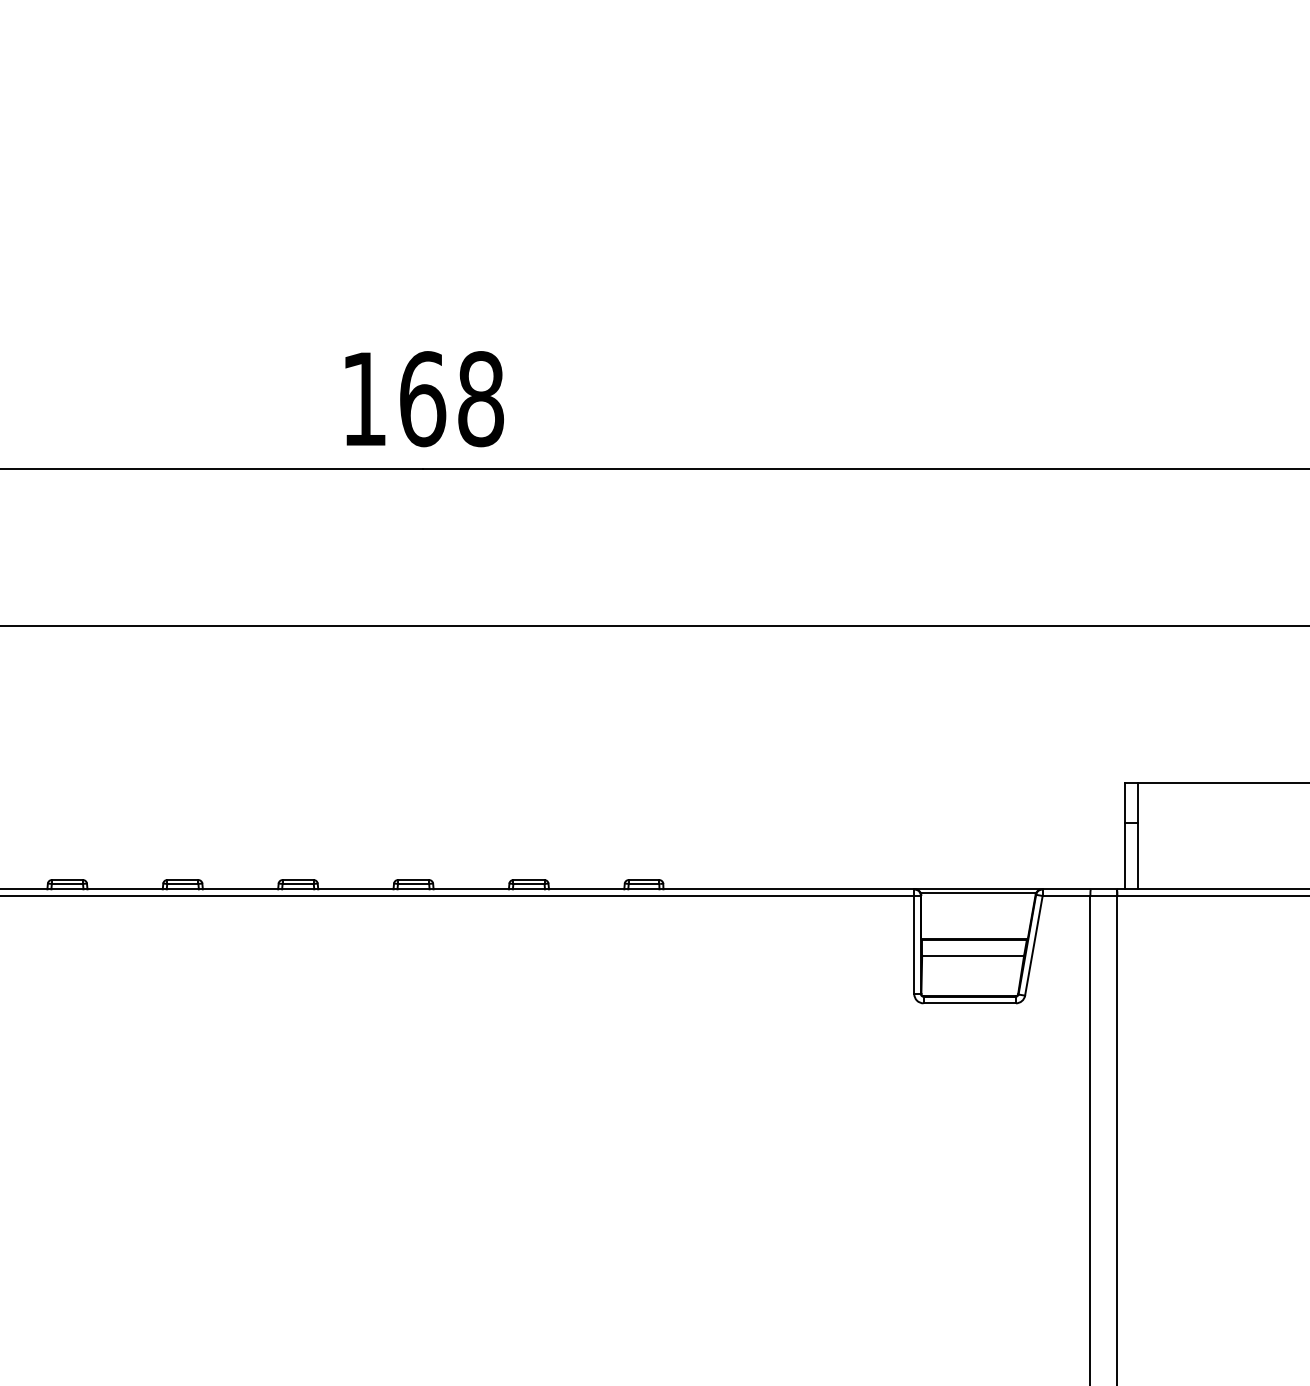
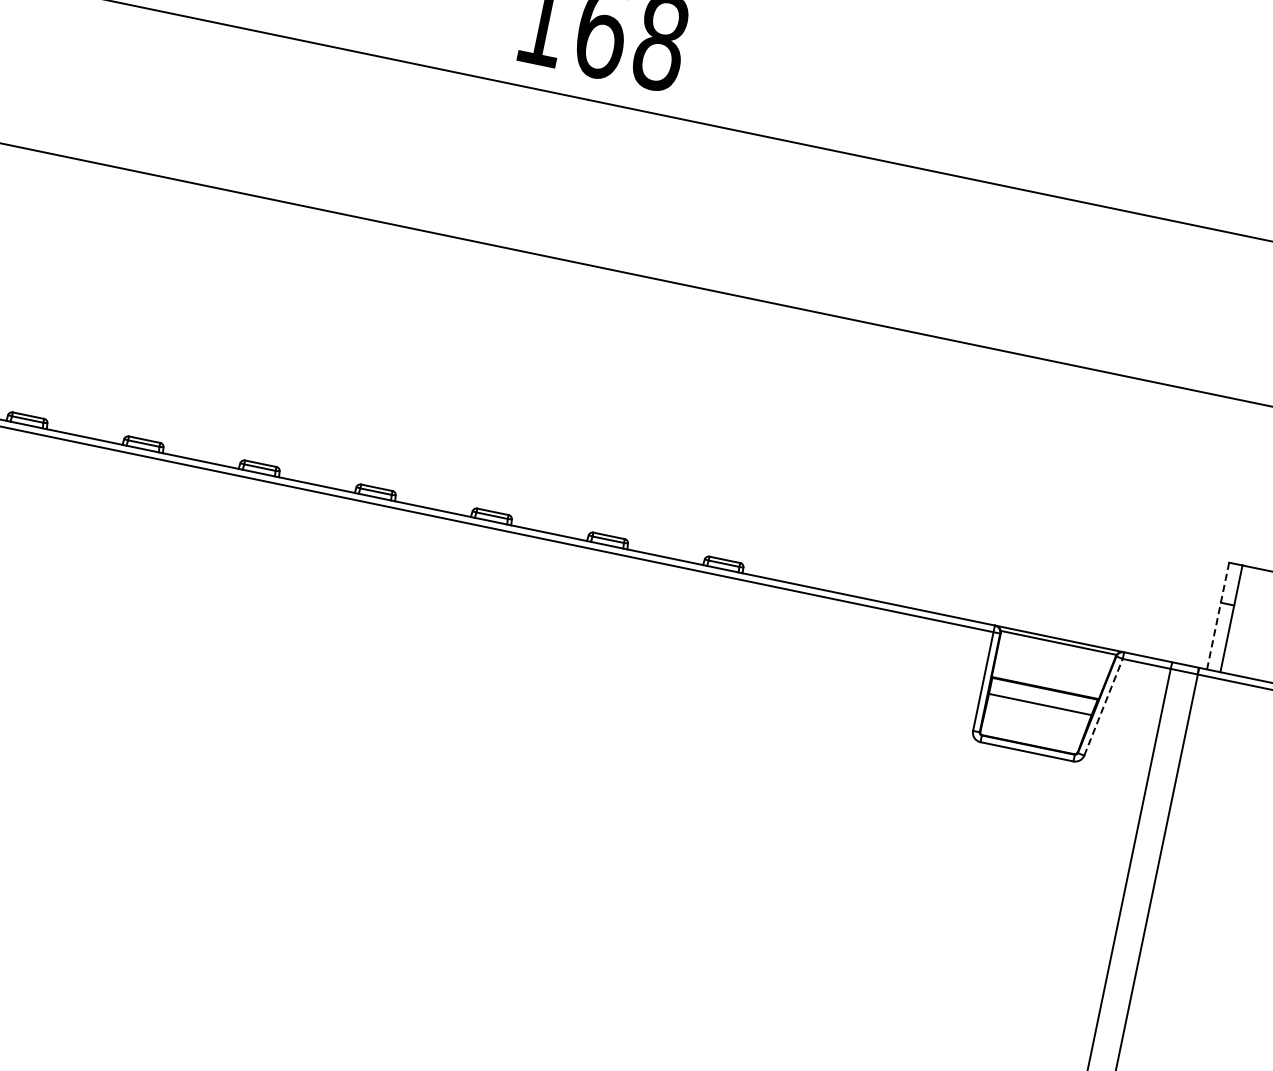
line: (1125, 835) -> (1218, 615), solid -> dashed
line: (1033, 945) -> (1103, 706), solid -> dashed

